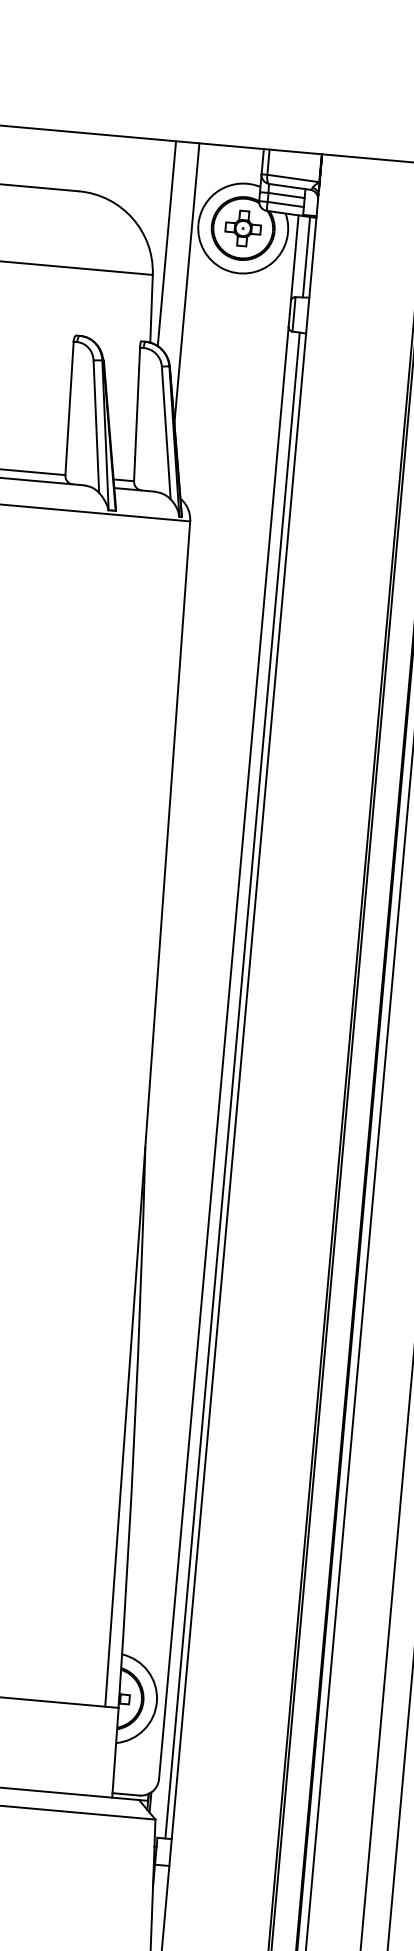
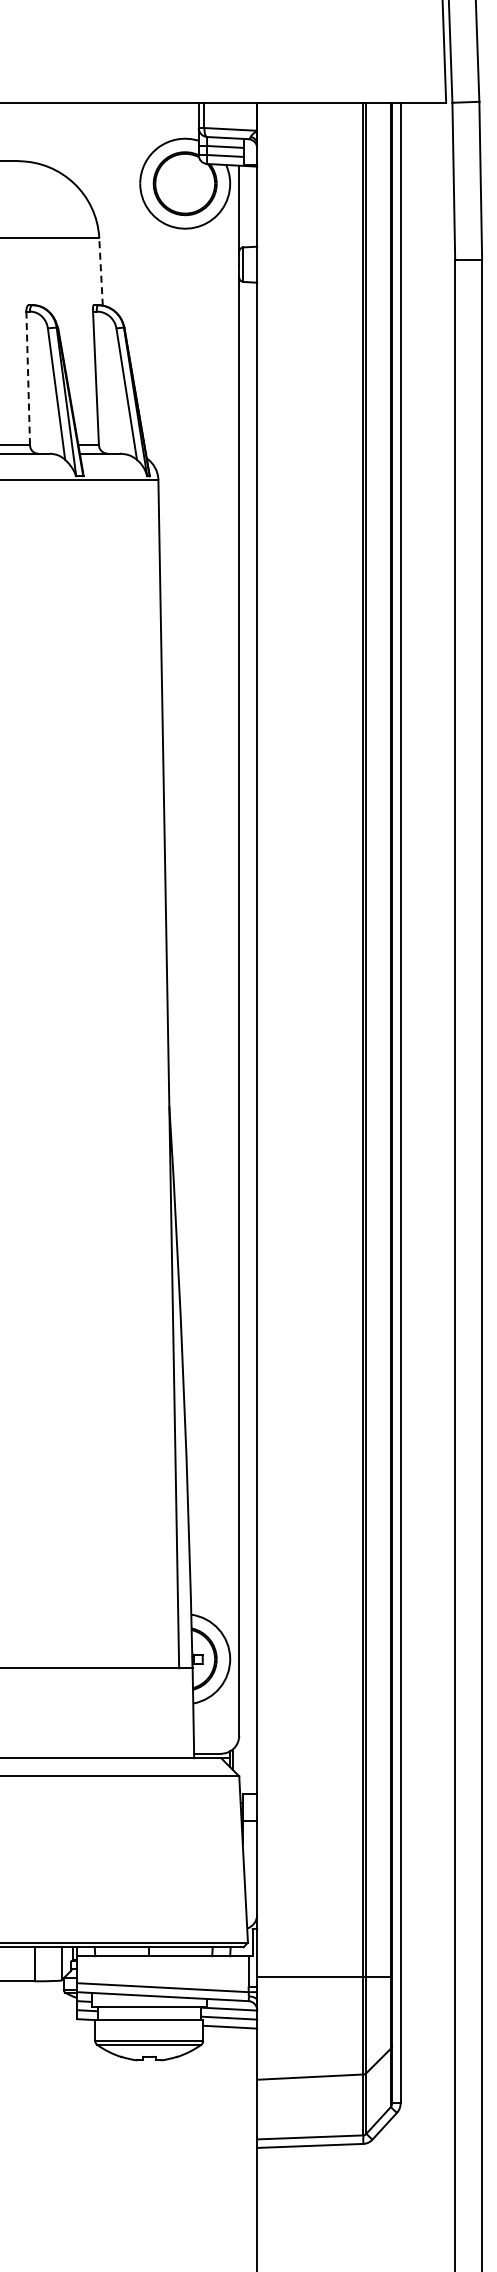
part: (242, 228) -> (184, 183), removed
line: (166, 243) -> (110, 205), removed
line: (306, 257) -> (250, 206), removed
line: (187, 282) -> (134, 242), removed
line: (152, 308) -> (101, 271), solid -> dashed
line: (69, 408) -> (28, 378), solid -> dashed
line: (232, 1085) -> (250, 1038), removed

